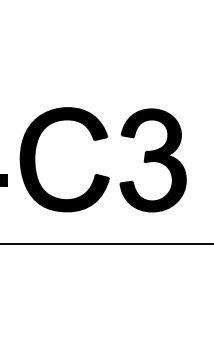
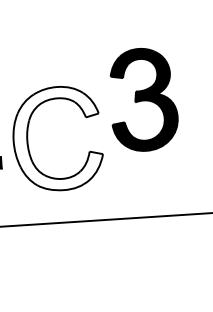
fill: (64, 159) -> (57, 138), removed
part: (152, 160) -> (143, 99), moved

